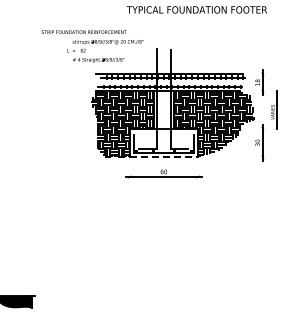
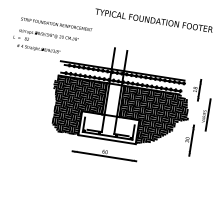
text: (105, 51) -> (45, 42), moved
line: (164, 157) -> (107, 139), dashed -> solid

